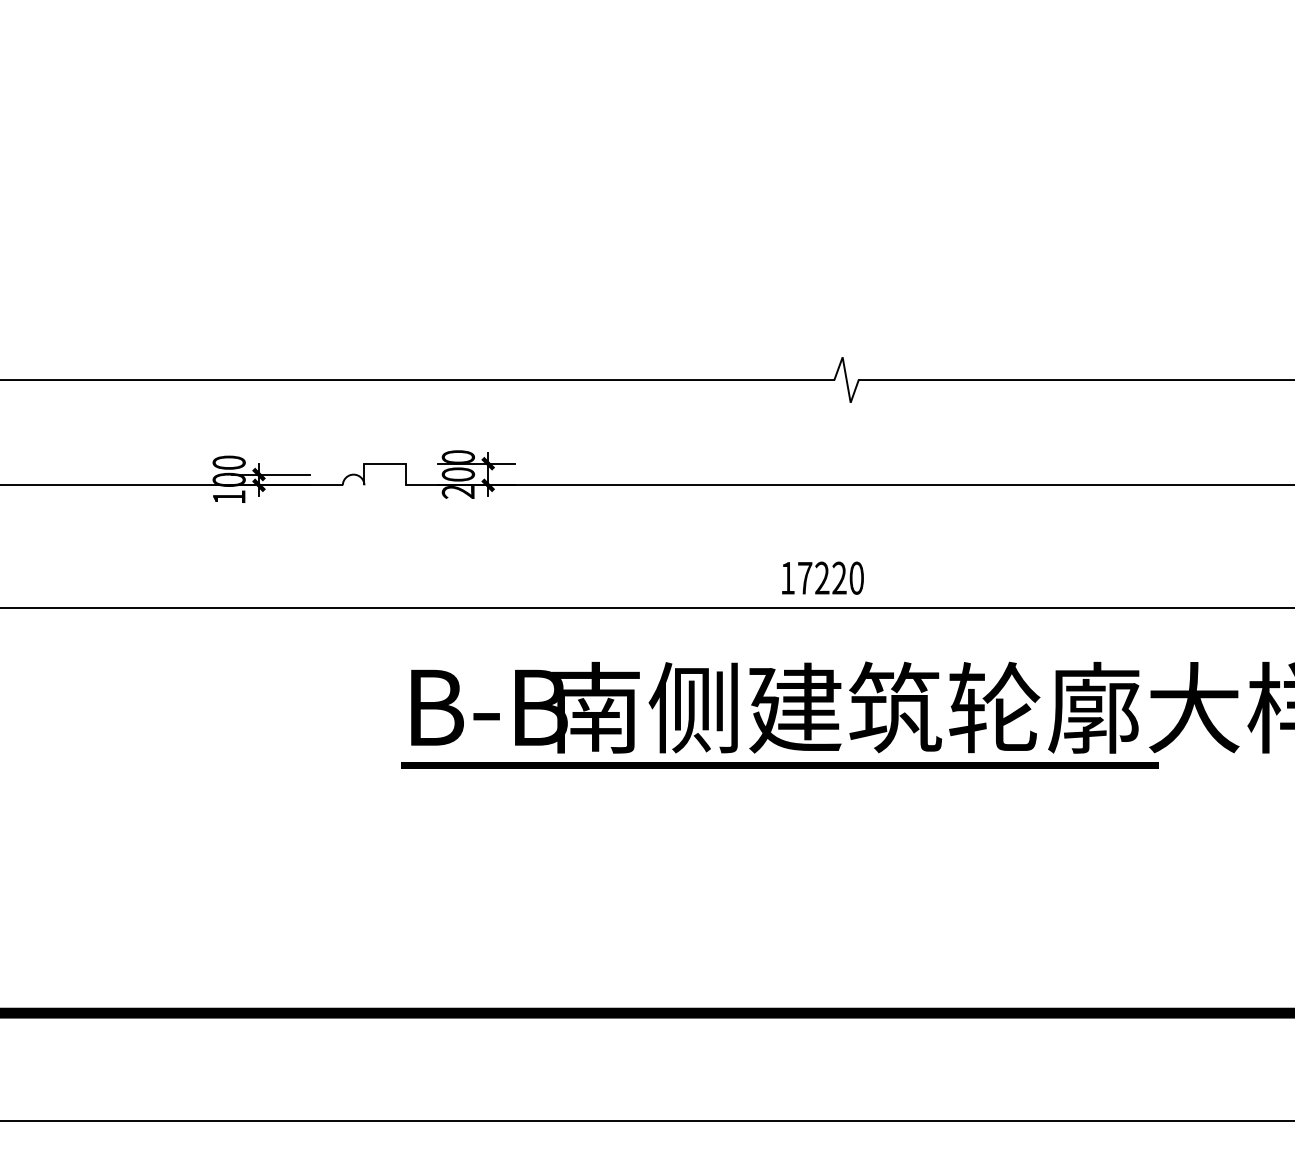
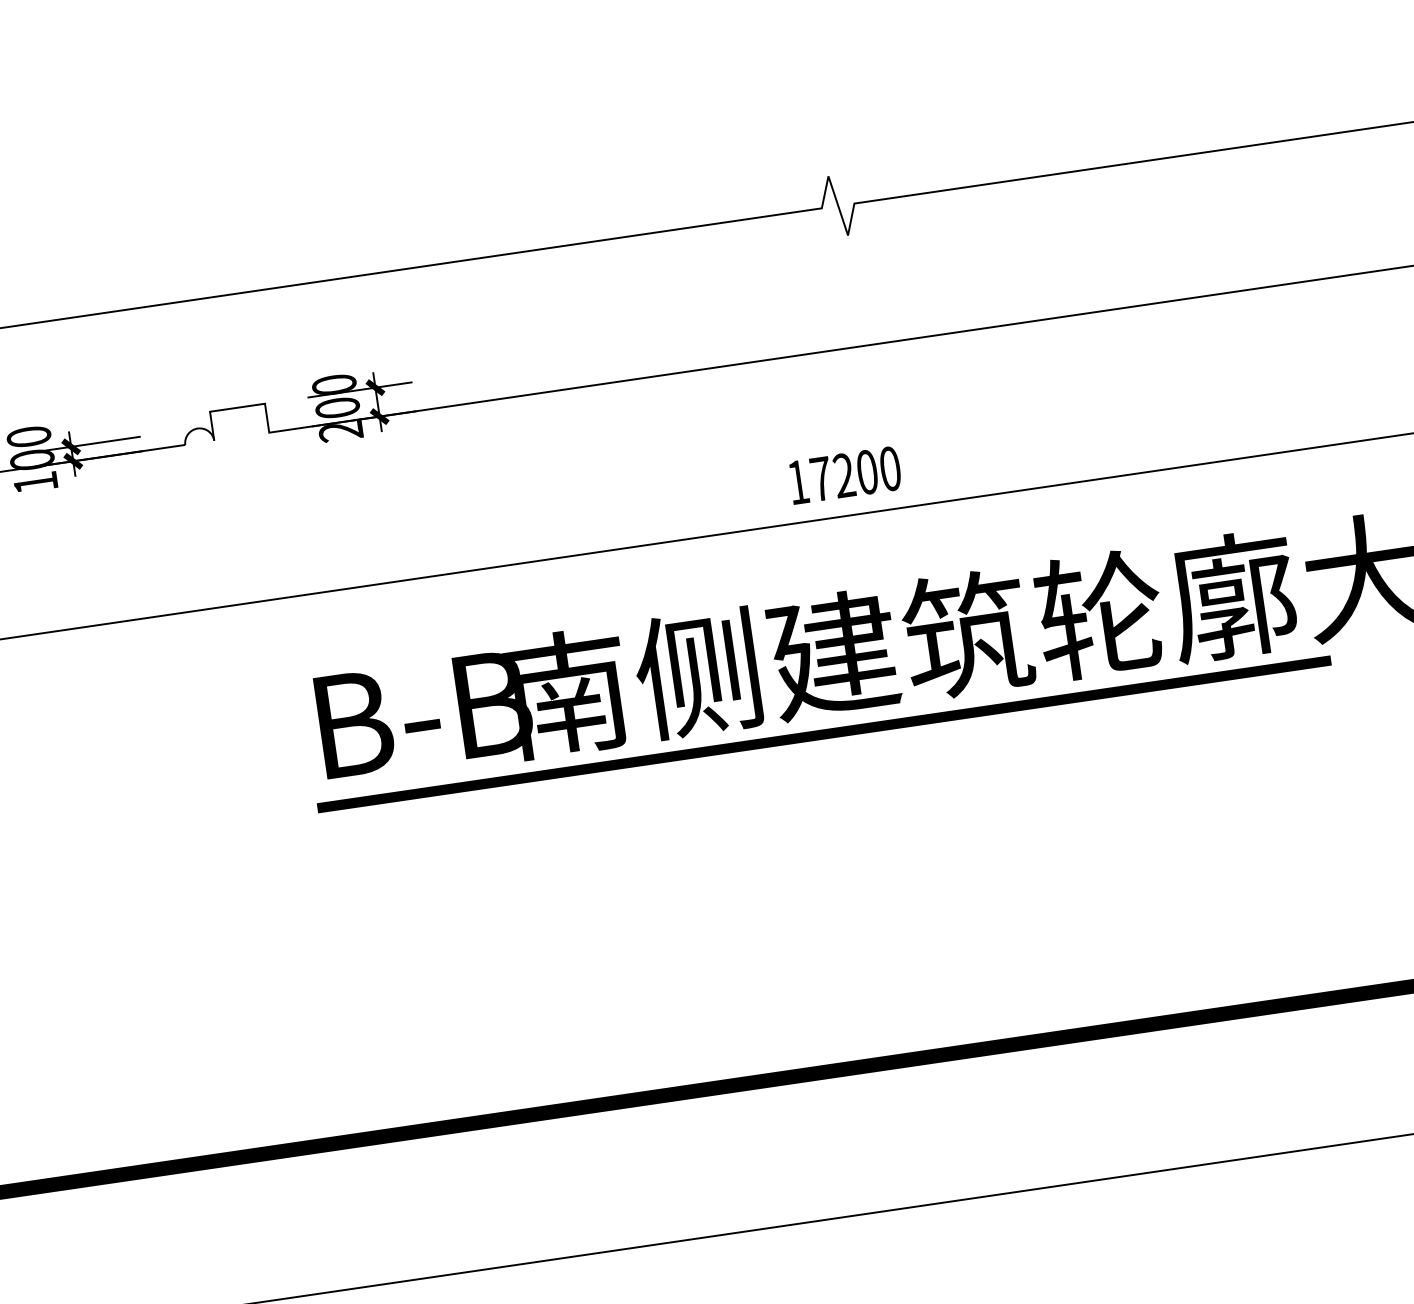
text: (839, 577) -> (867, 471), 17220 -> 17200

